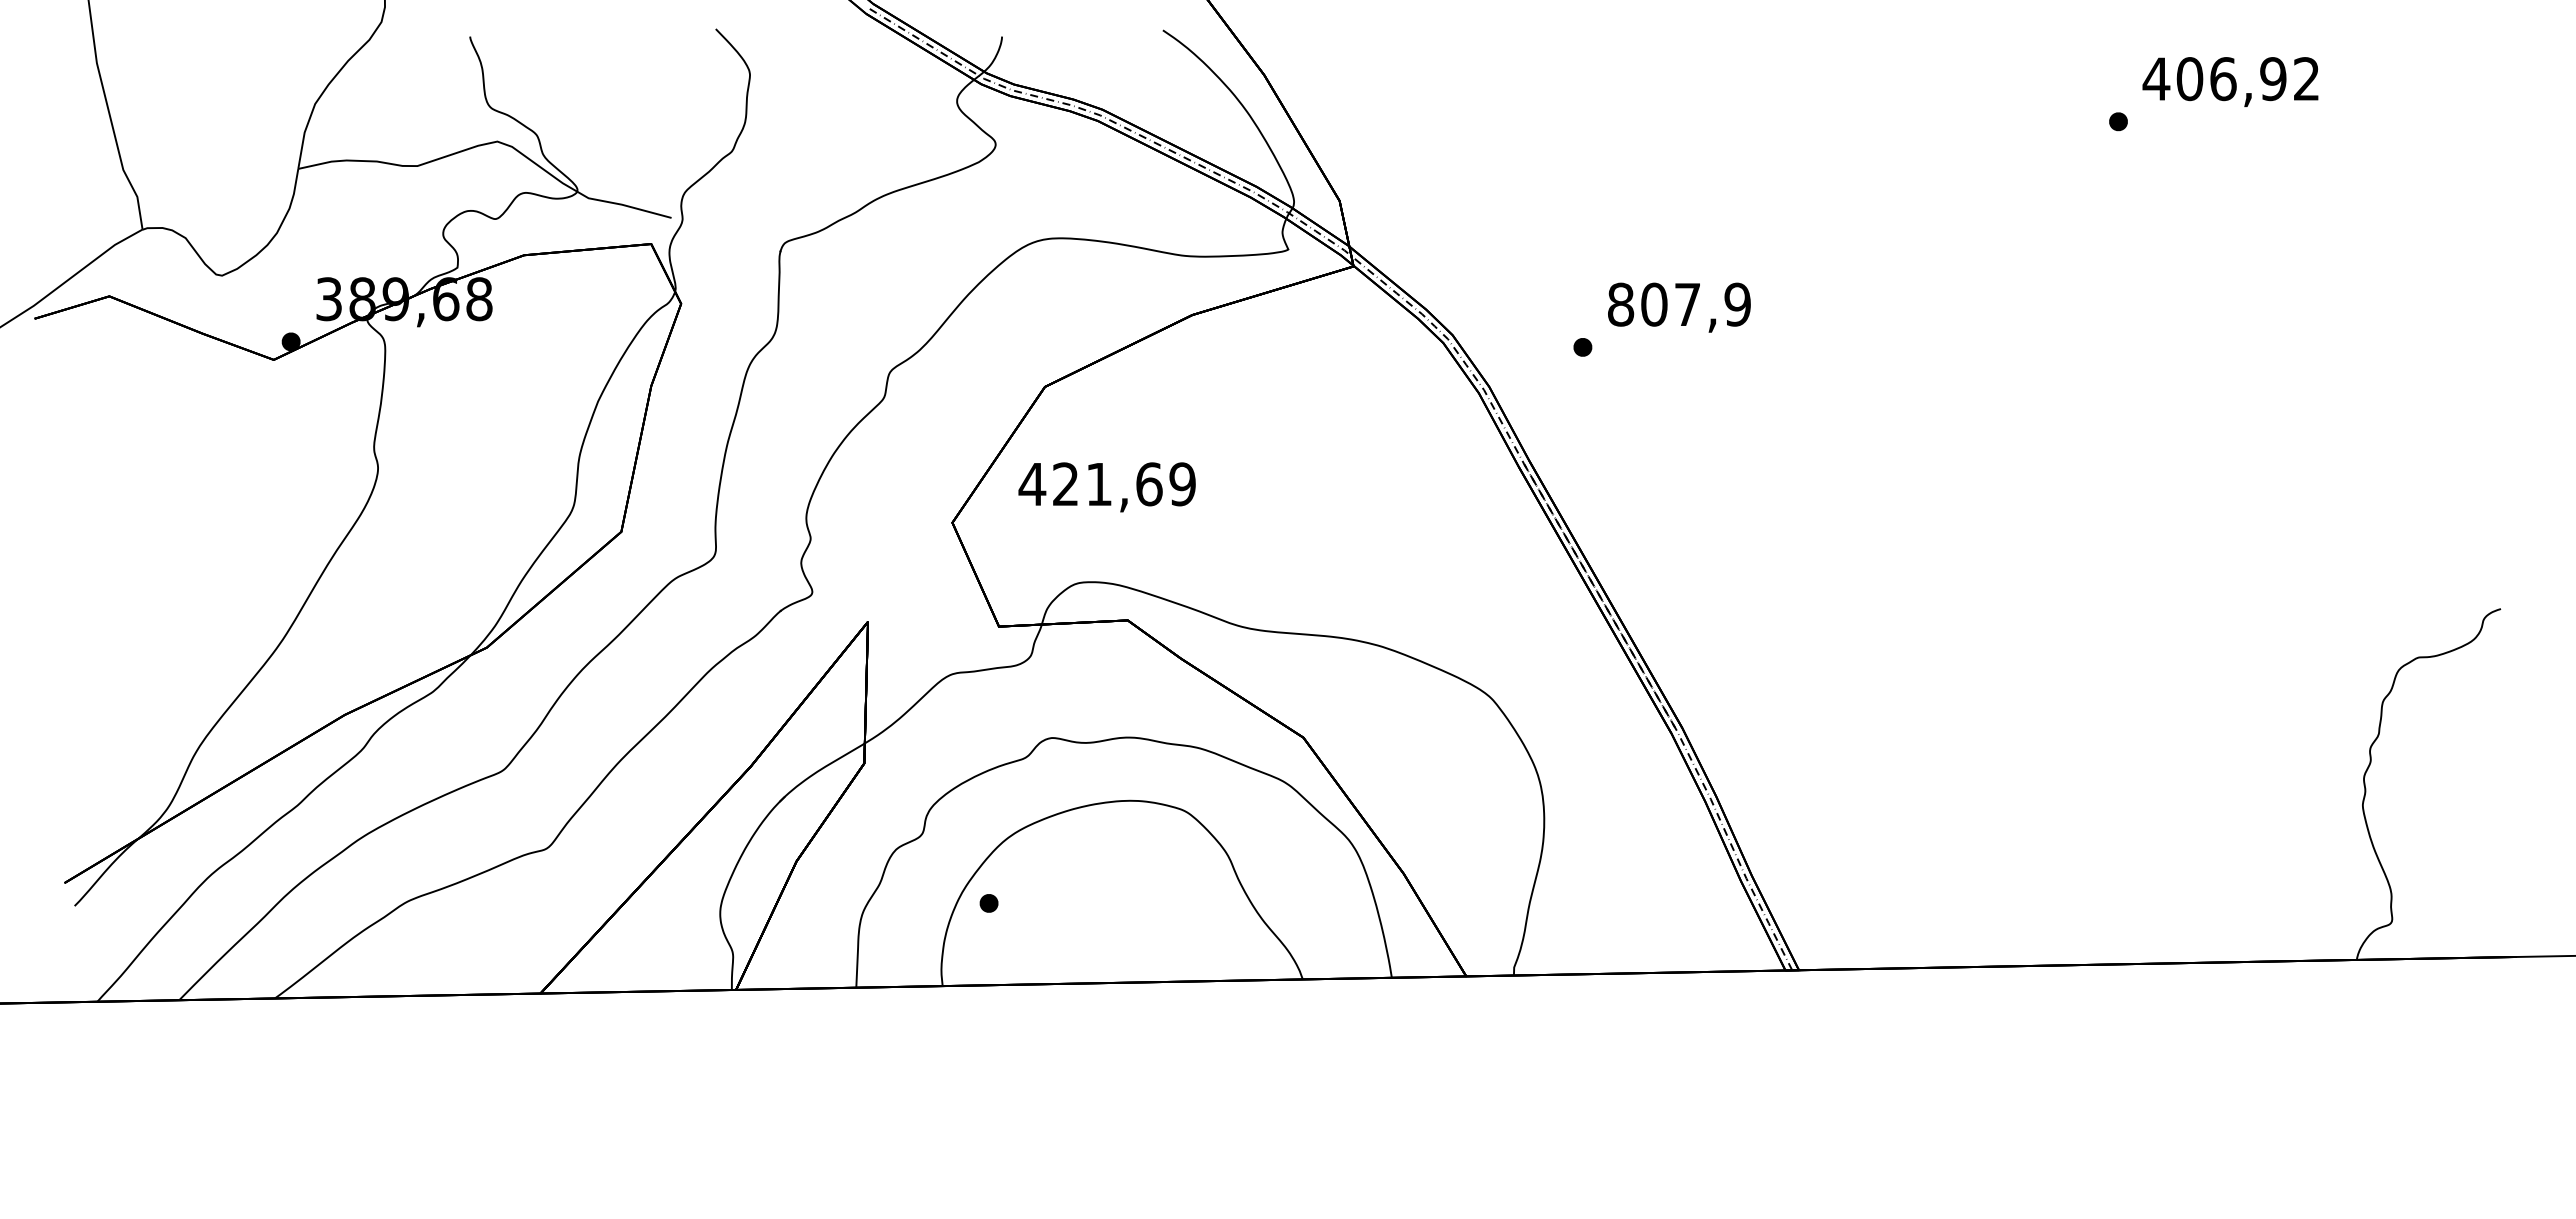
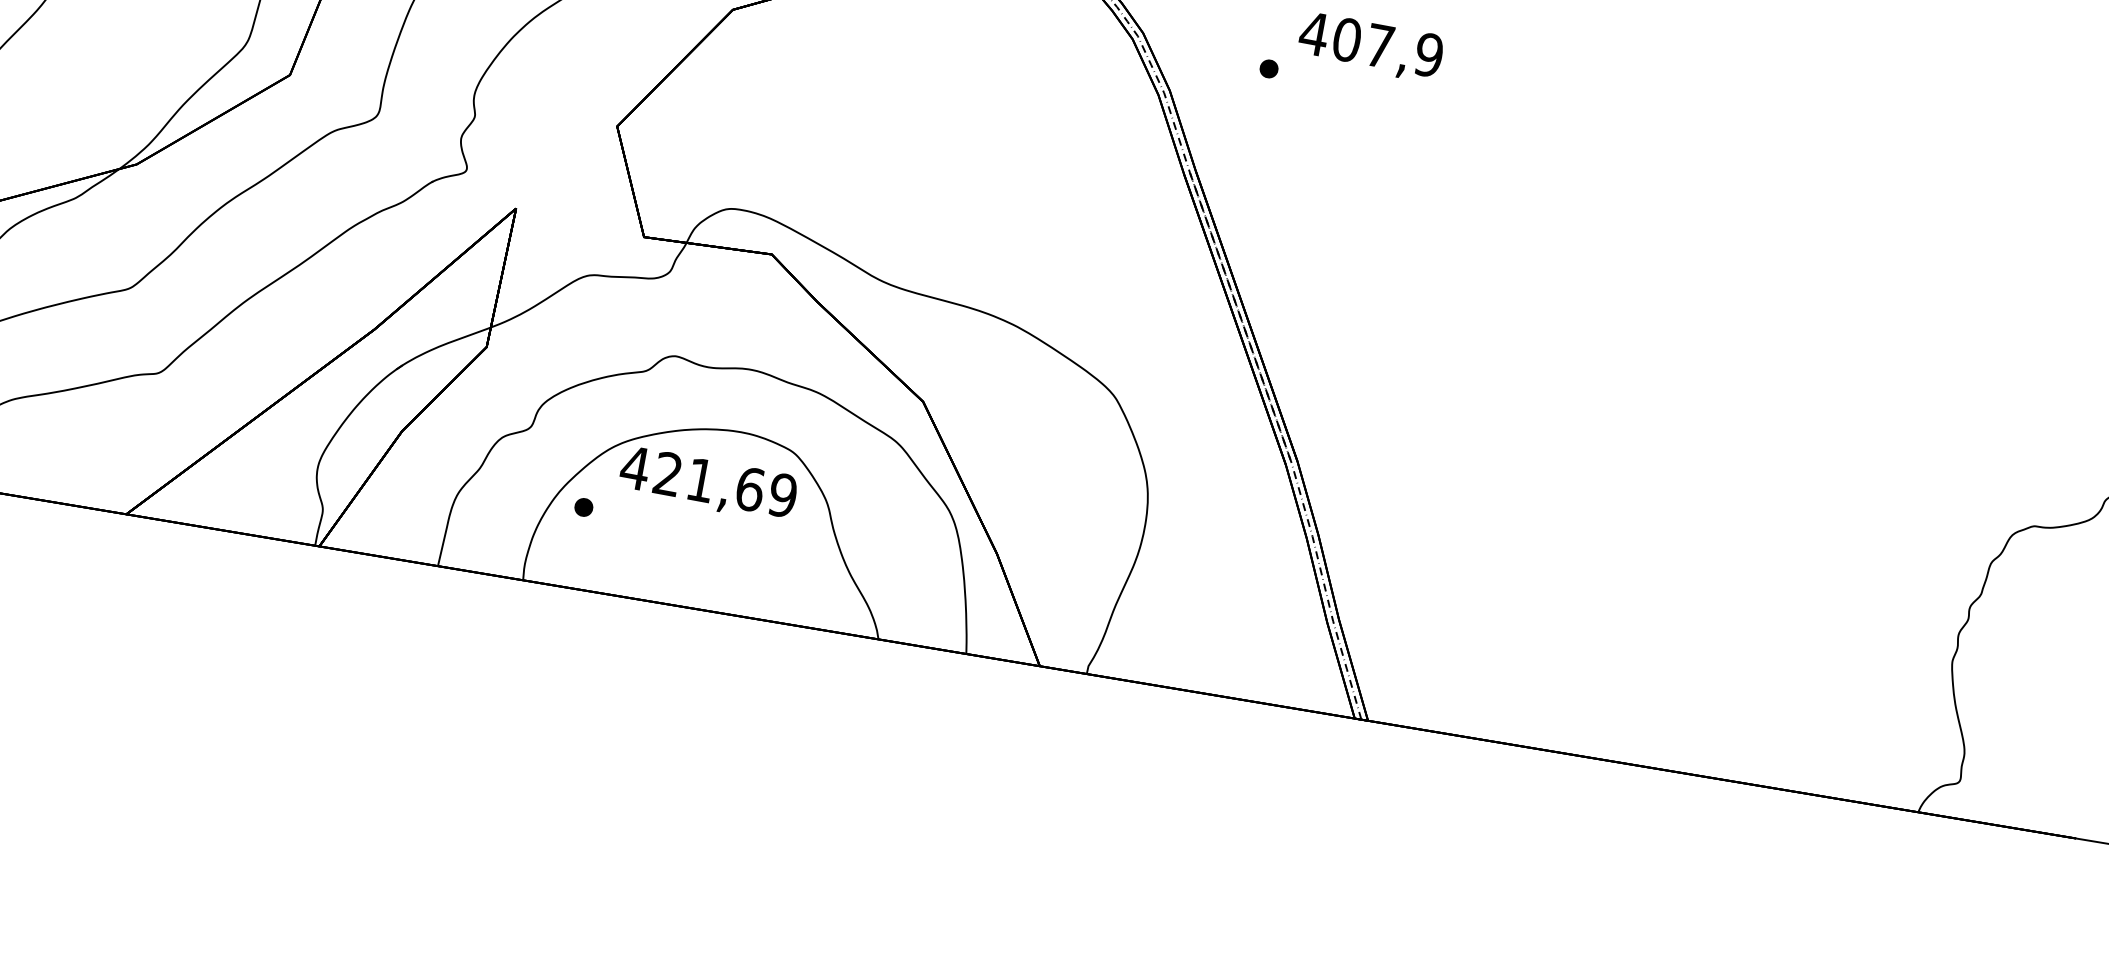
text: (1620, 304) -> (1313, 33), 807,9 -> 407,9
text: (1106, 487) -> (707, 484), moved

